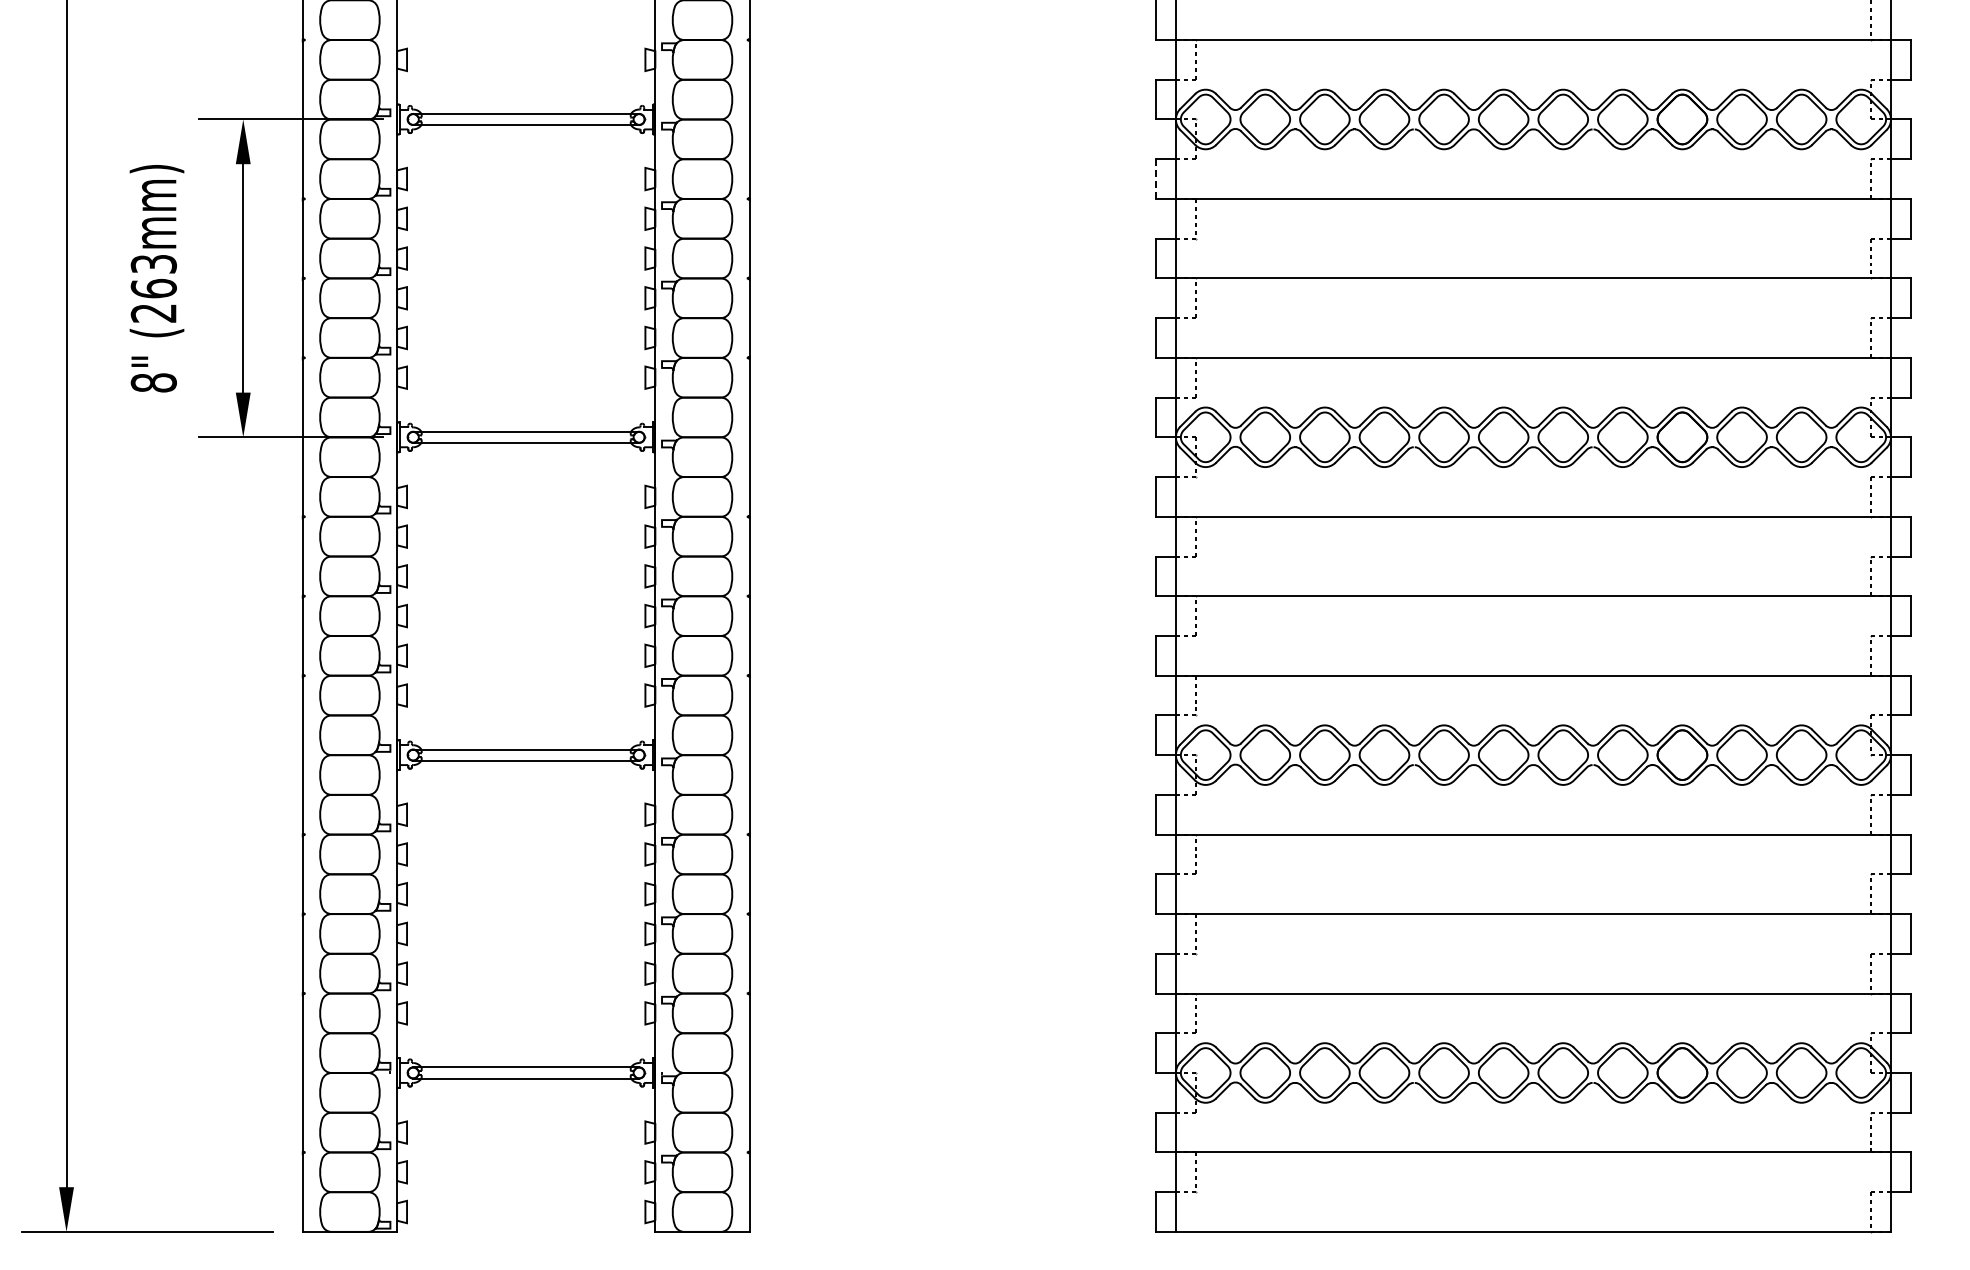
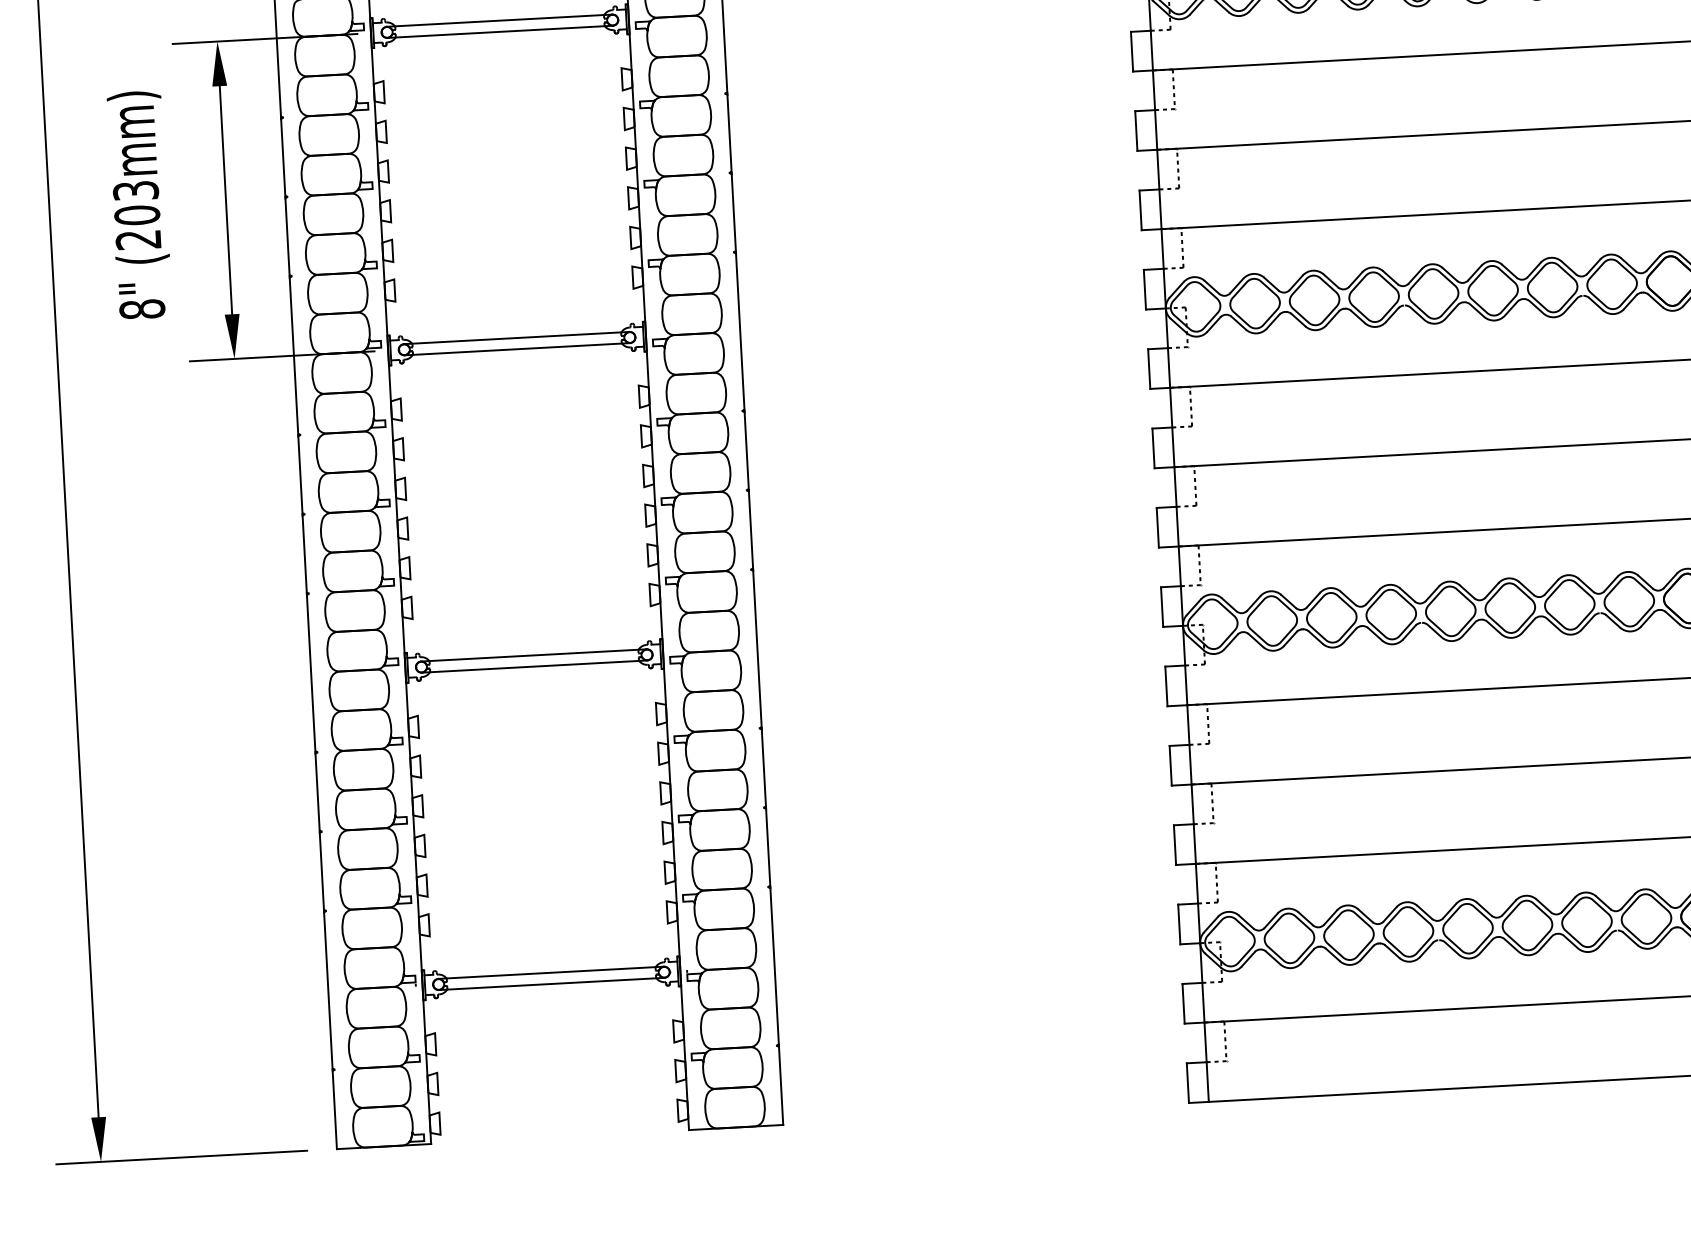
line: (1156, 179) -> (1132, 52), dashed -> solid
text: (153, 288) -> (136, 215), (263mm) -> (203mm)

